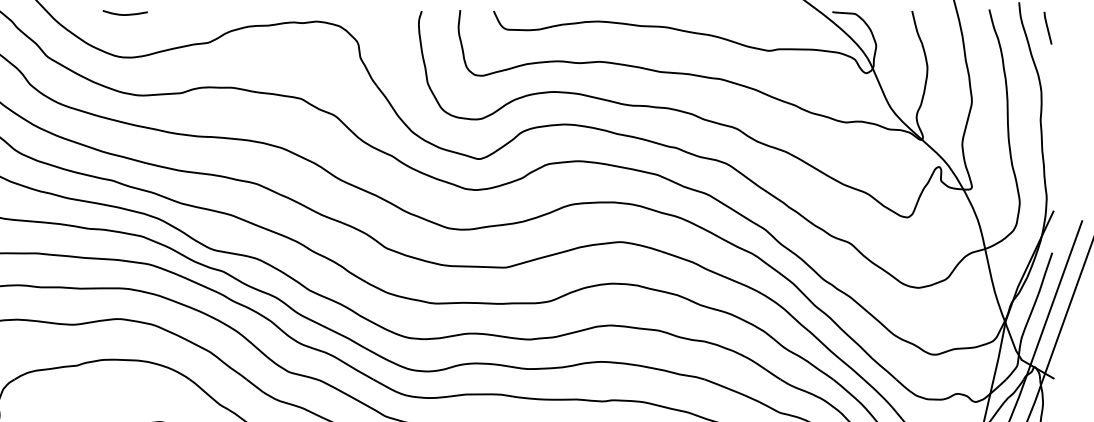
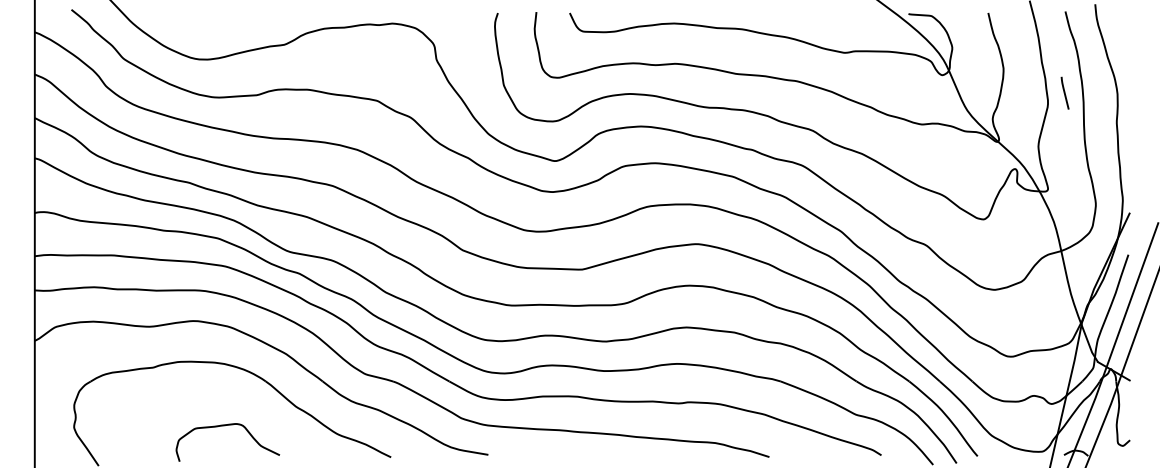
curve: (124, 14) -> (200, 16), removed
line: (1047, 27) -> (1064, 92), moved

